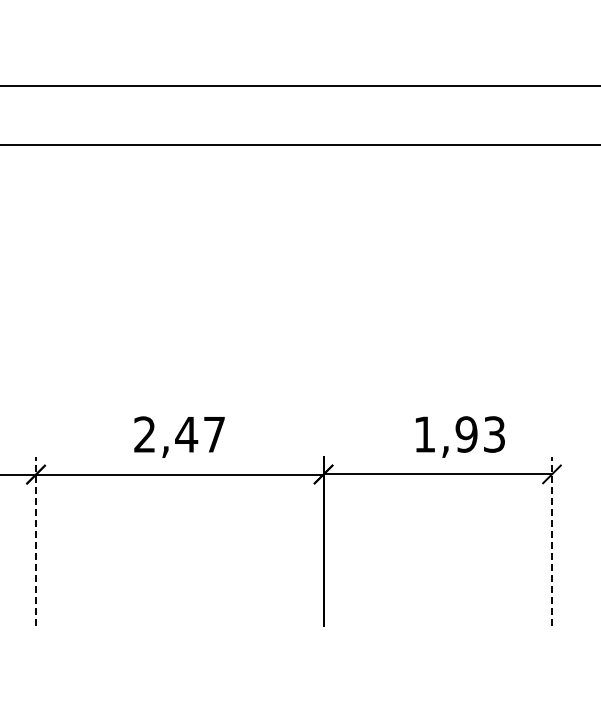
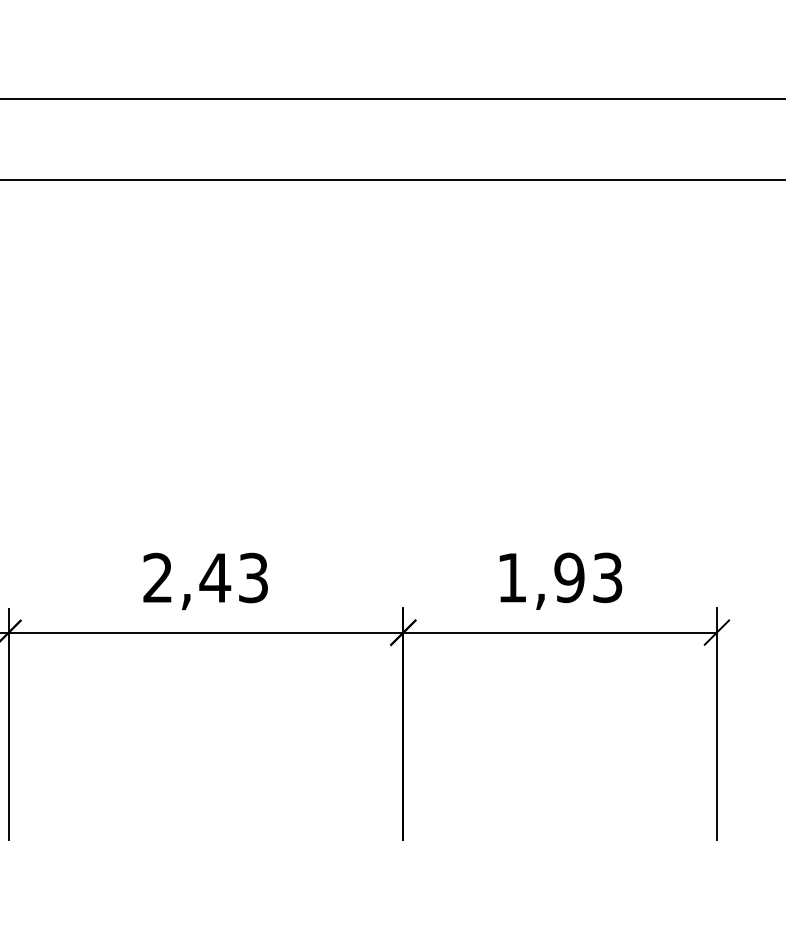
text: (214, 434) -> (253, 577), 2,47 -> 2,43
text: (460, 436) -> (561, 580), moved
line: (36, 540) -> (9, 723), dashed -> solid
line: (552, 541) -> (717, 724), dashed -> solid

